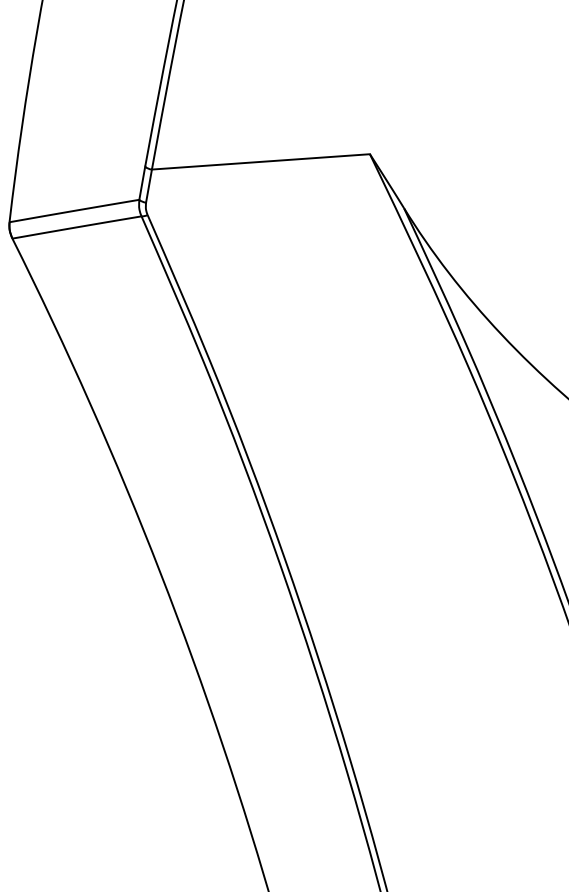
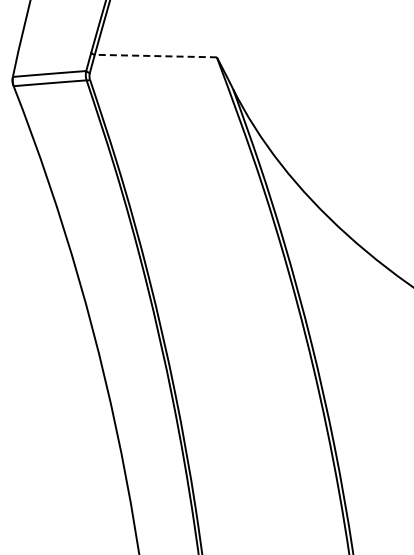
line: (260, 162) -> (155, 56), solid -> dashed

